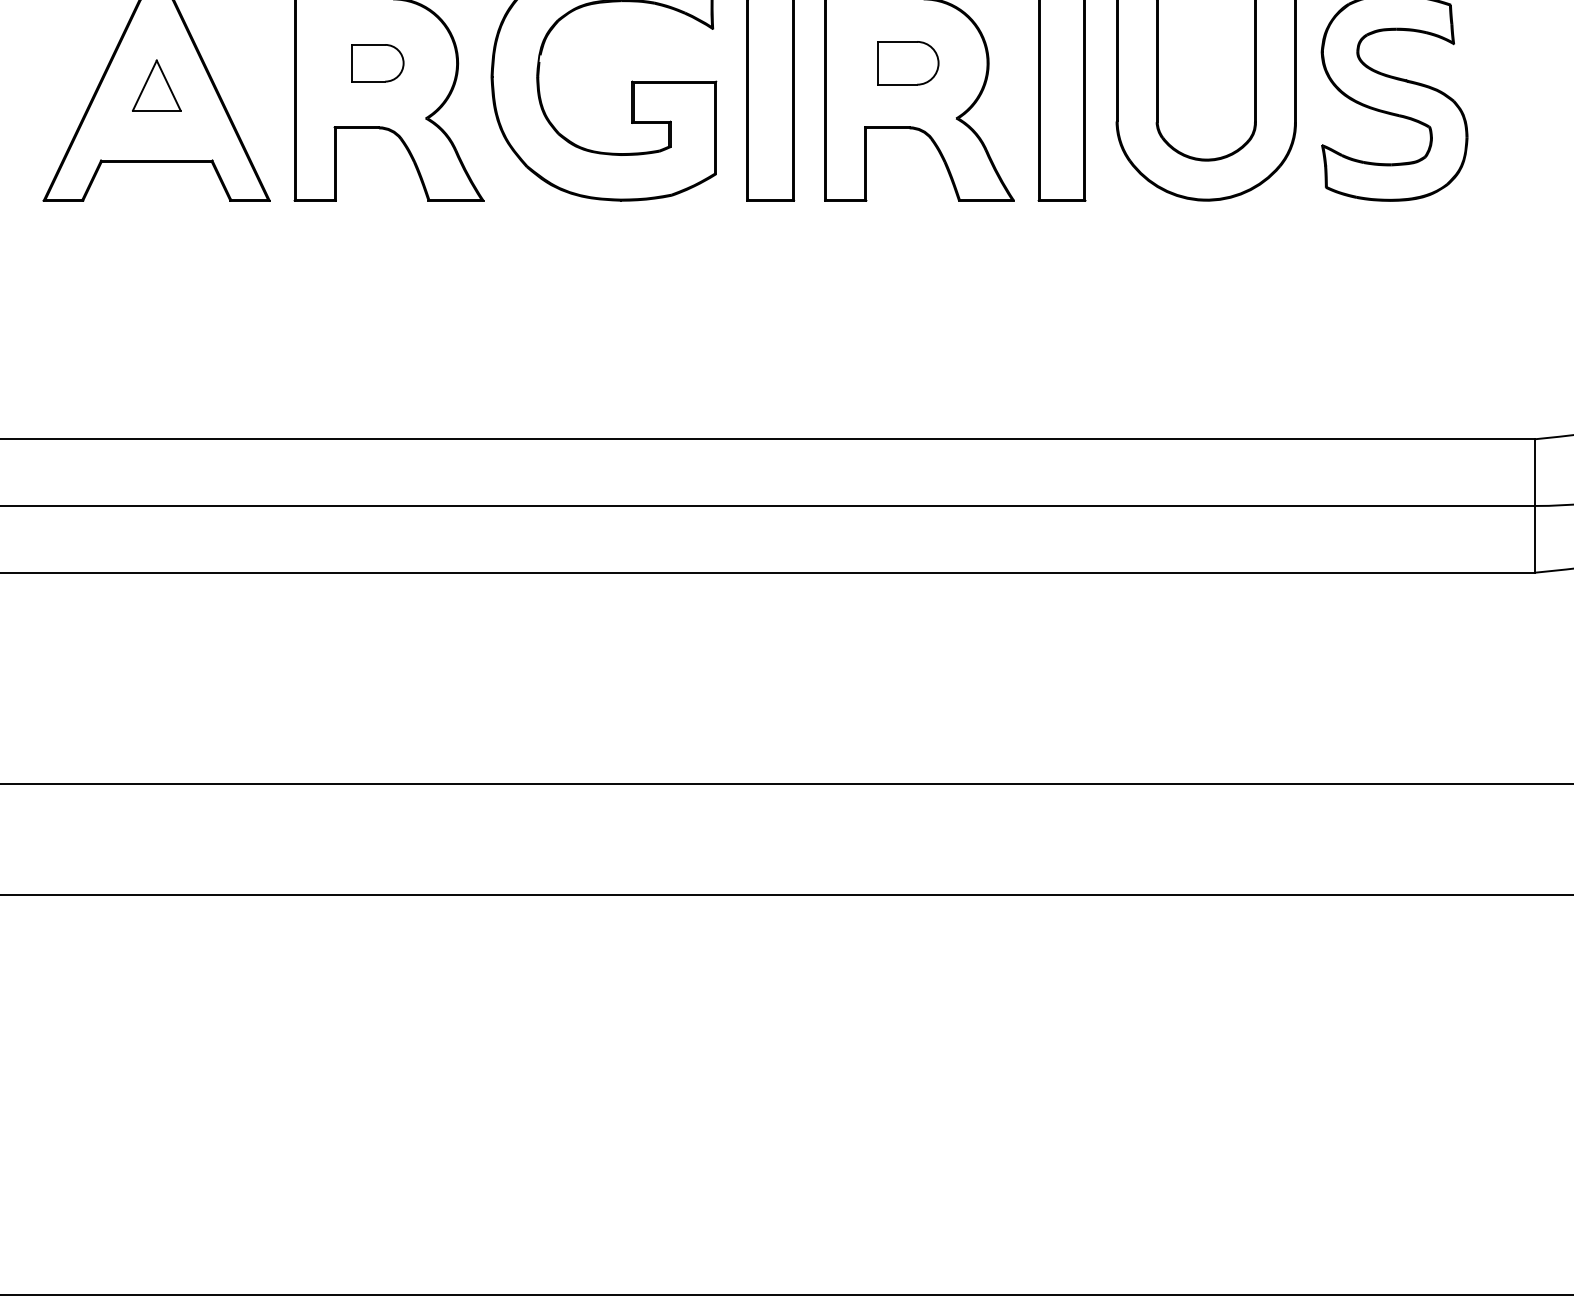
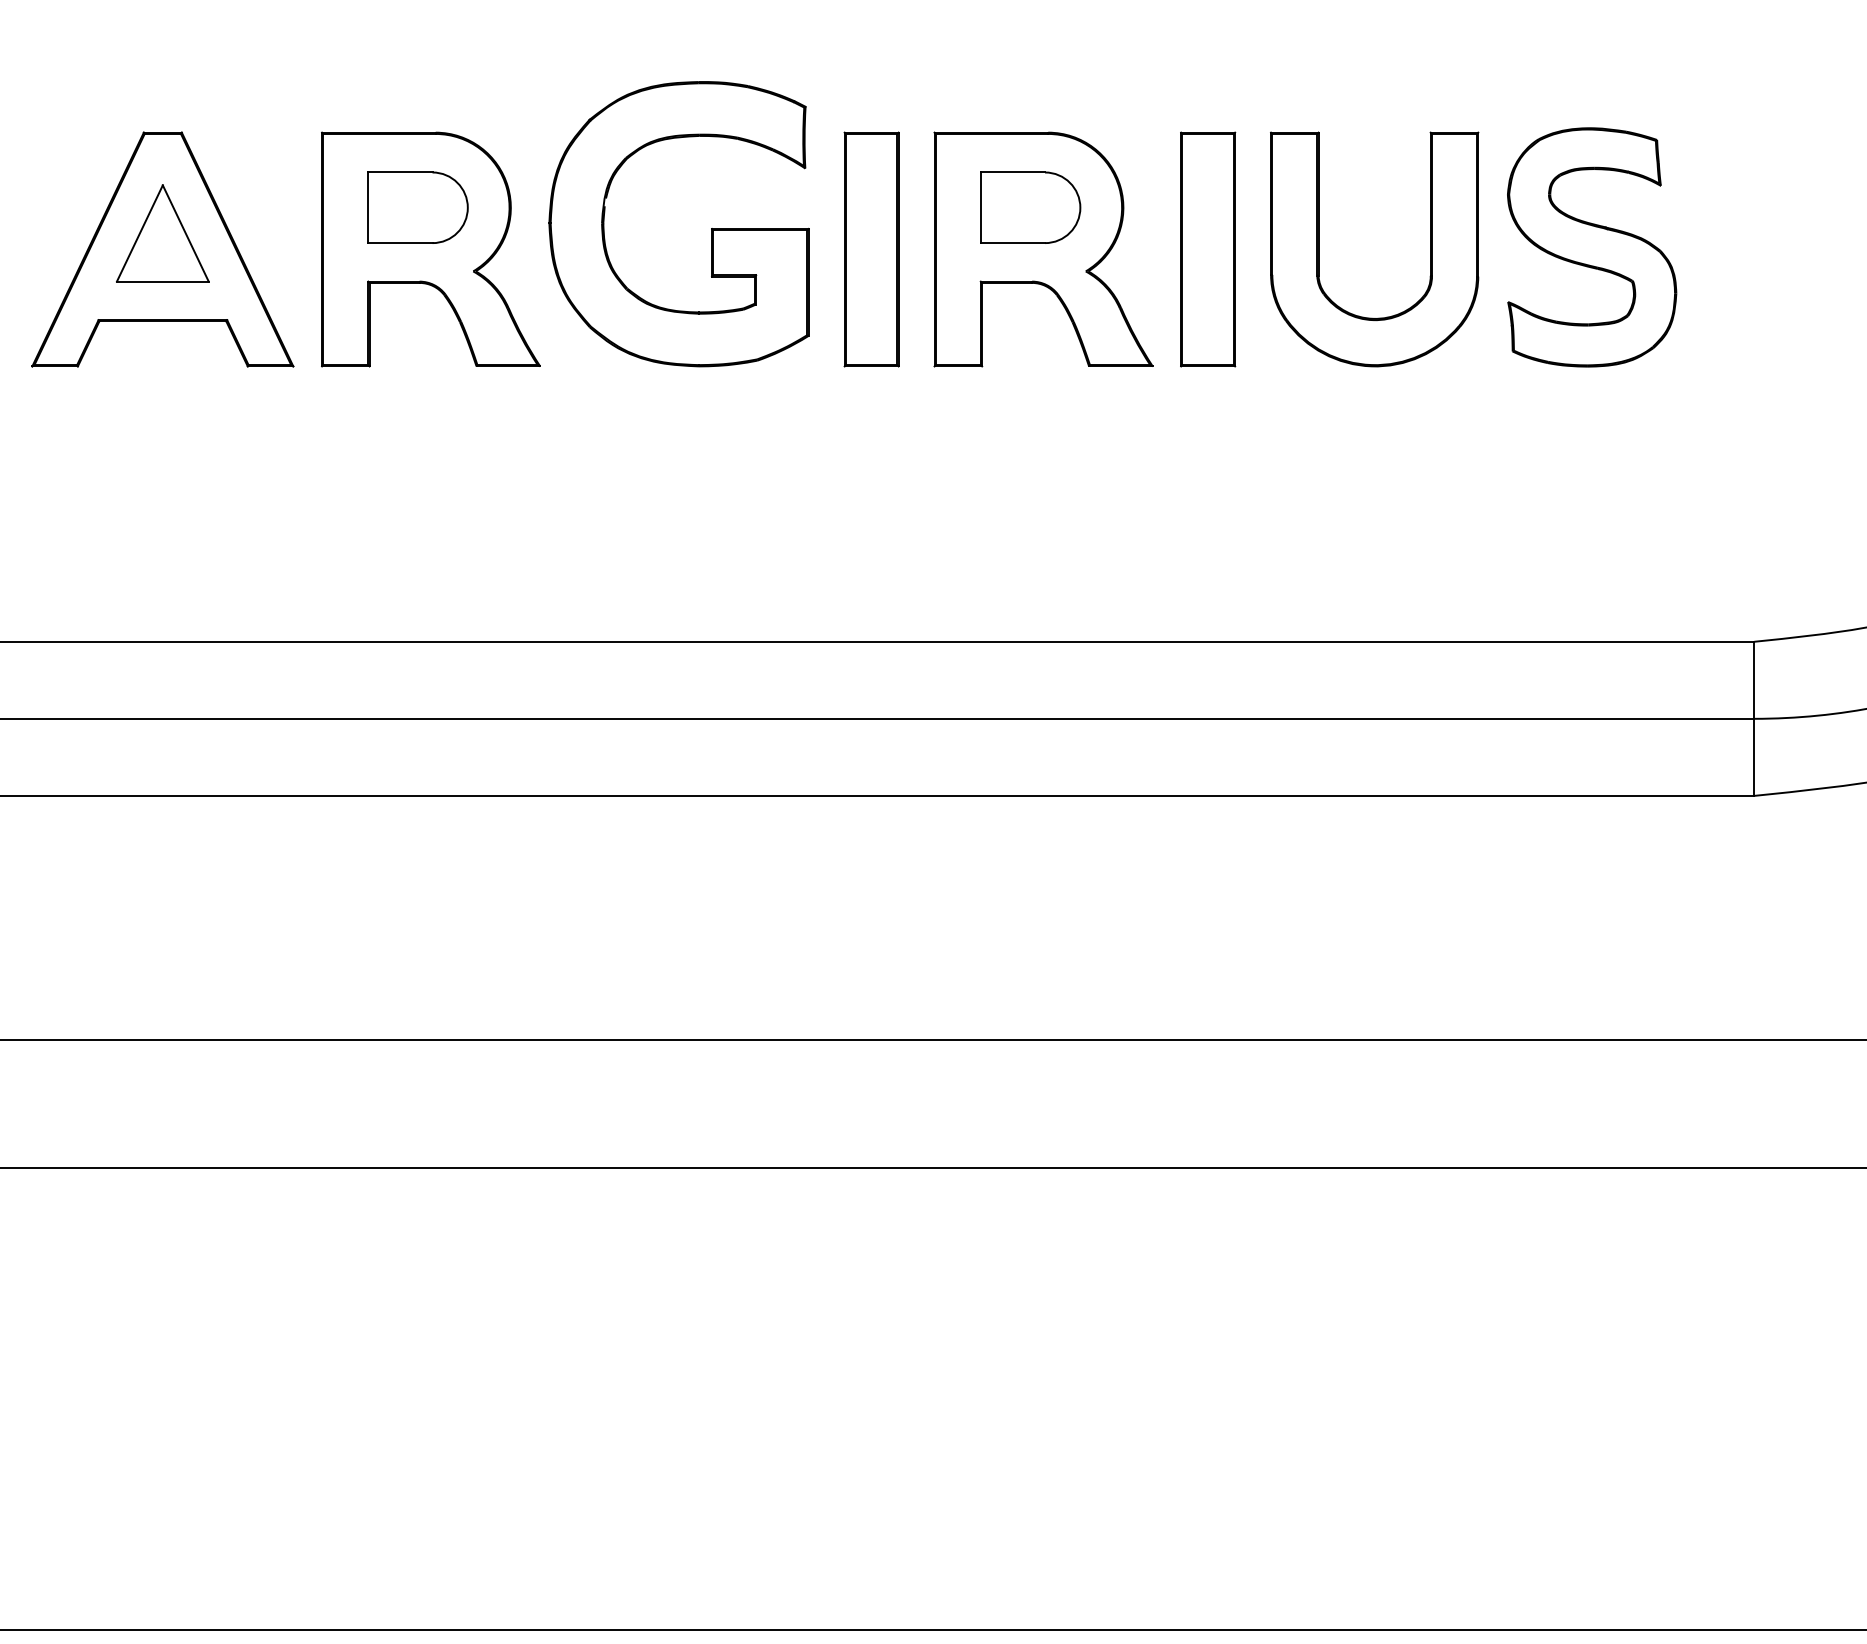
part: (377, 63) -> (417, 207), size x1.67
part: (908, 63) -> (1030, 207), size x1.43
part: (156, 85) -> (162, 233), size x1.67

